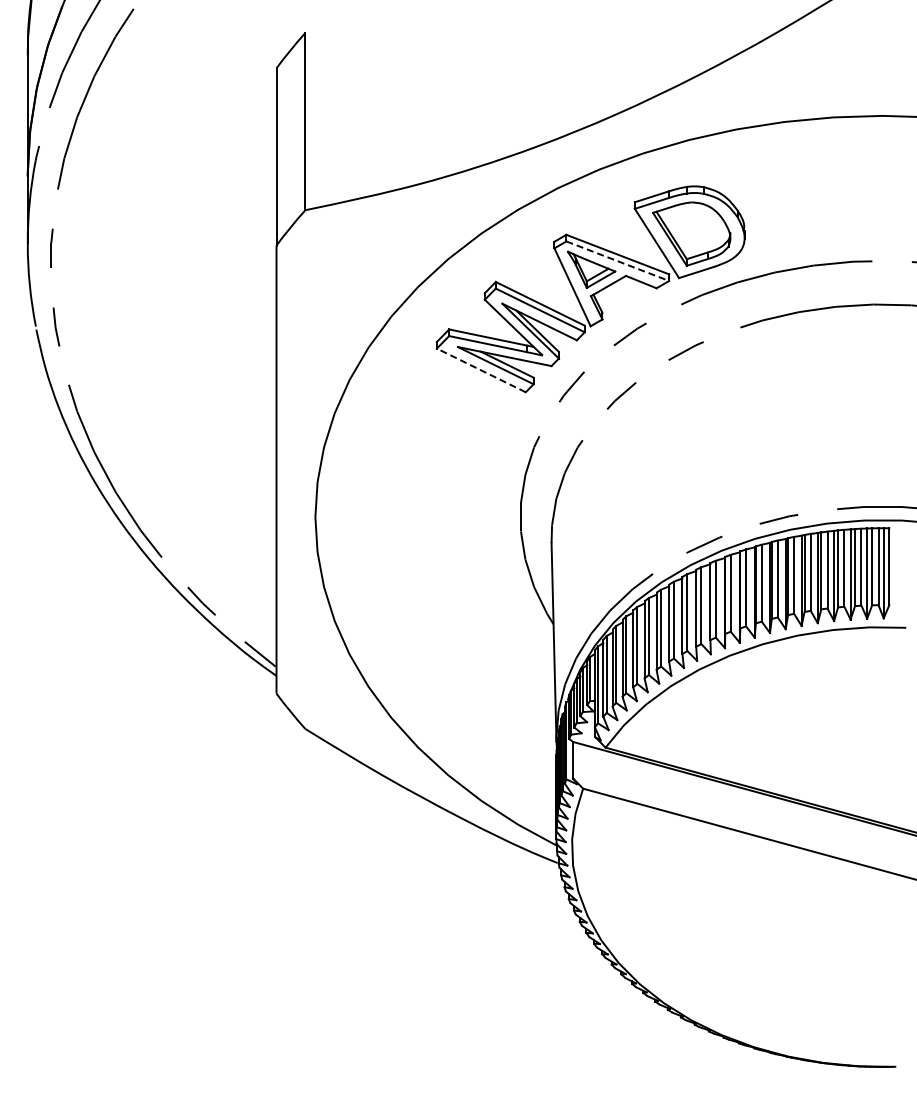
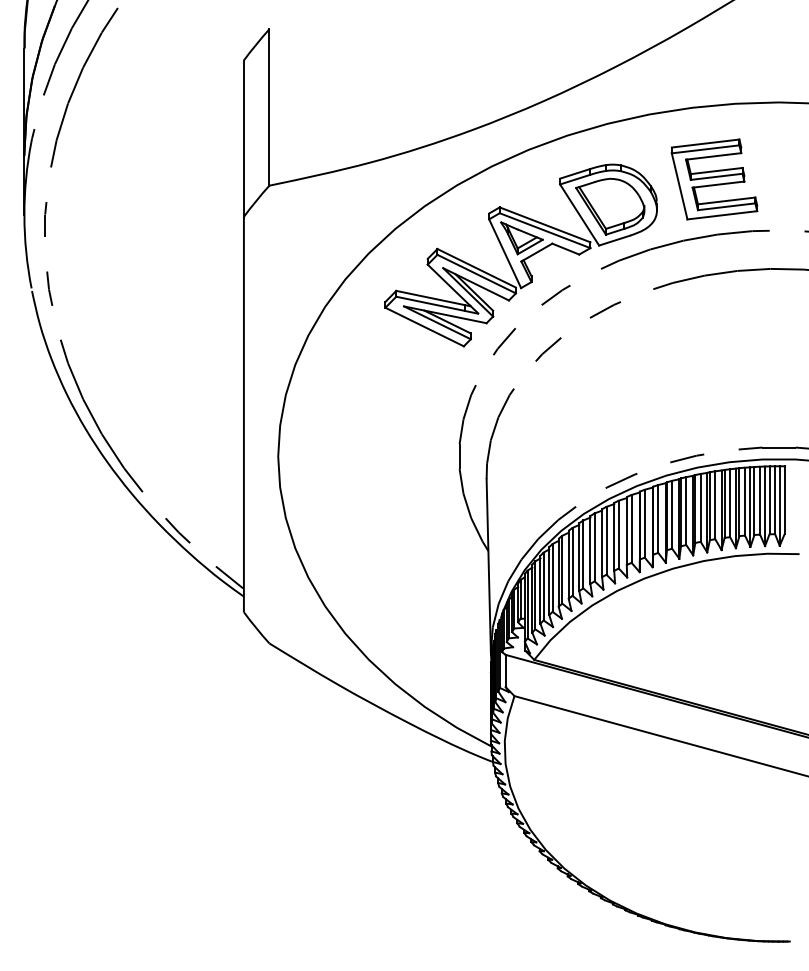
part: (809, 202) -> (714, 178), added
line: (618, 261) -> (545, 230), dashed -> solid
line: (481, 370) -> (424, 327), dashed -> solid

